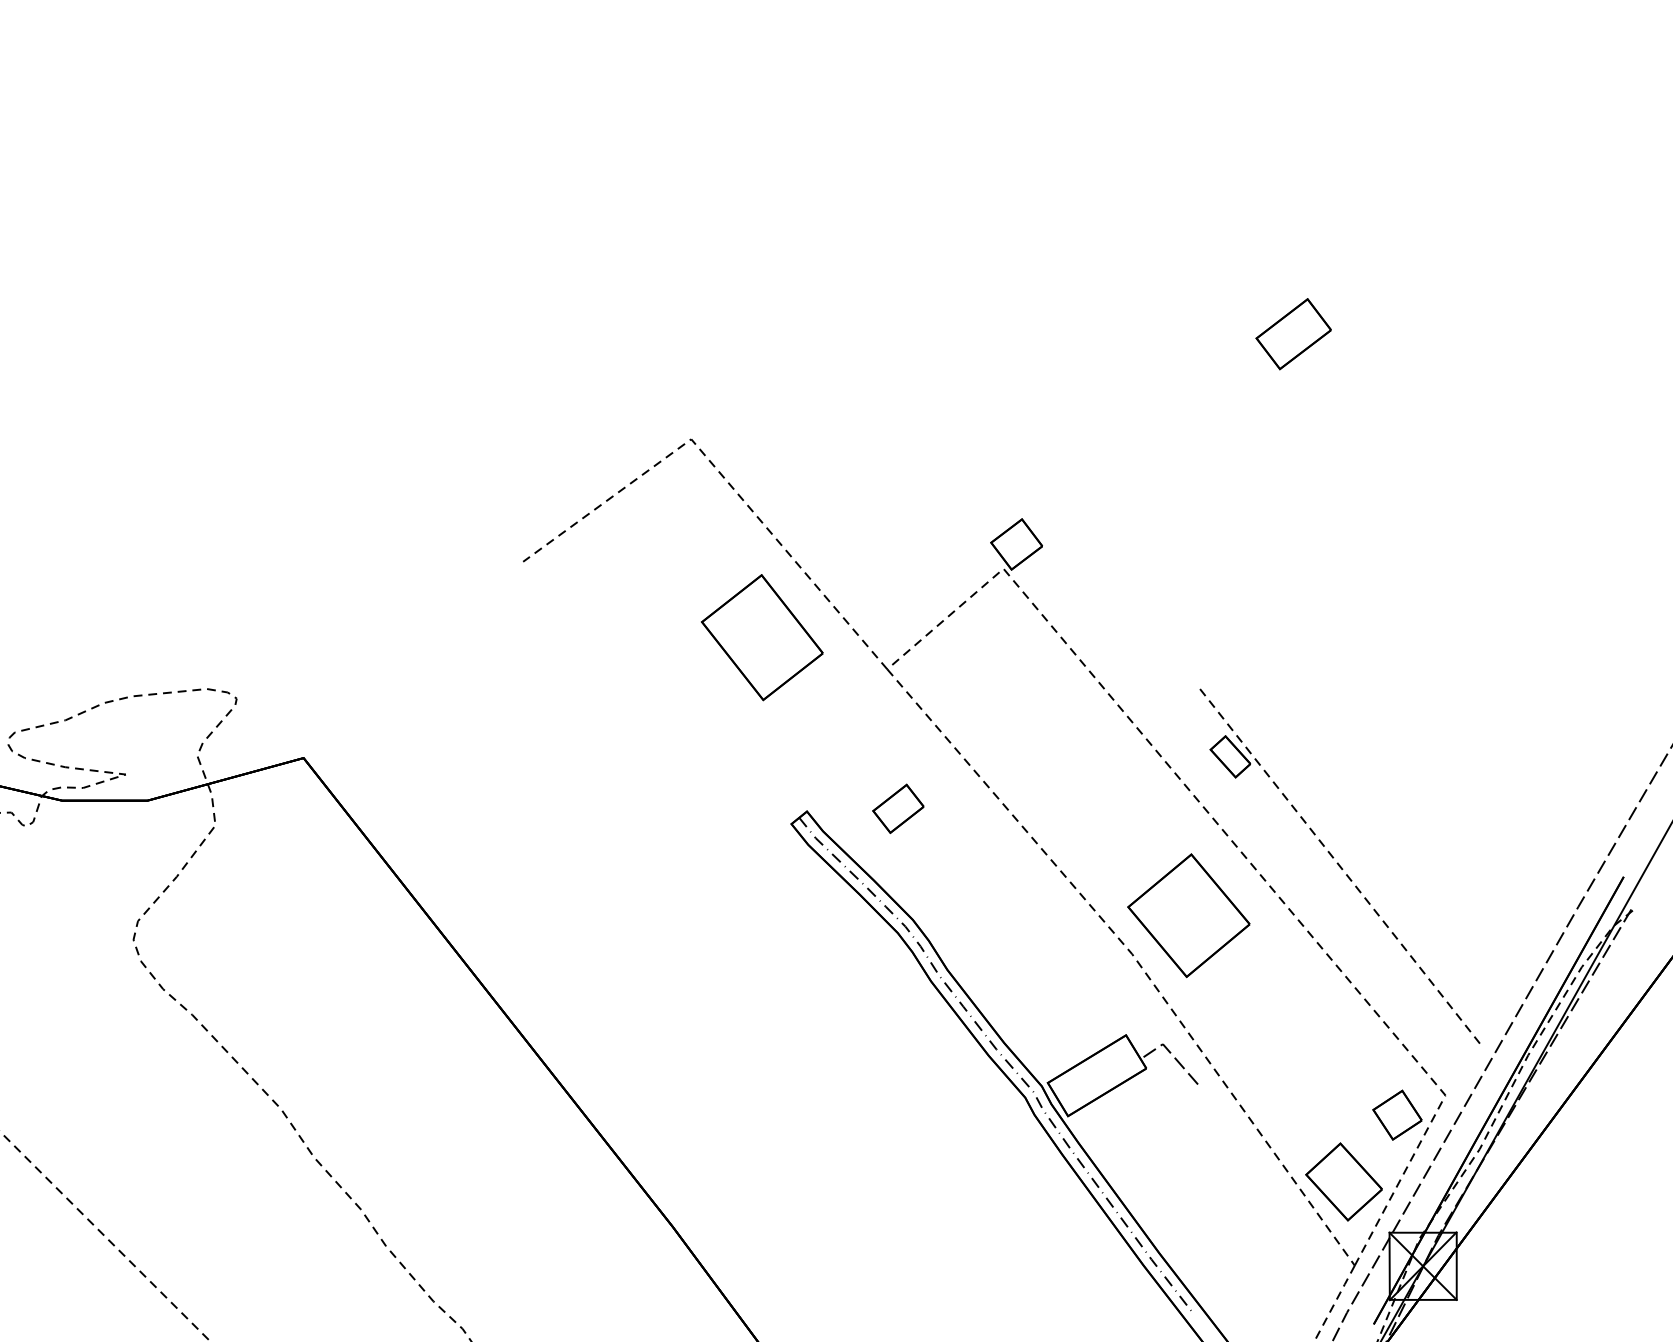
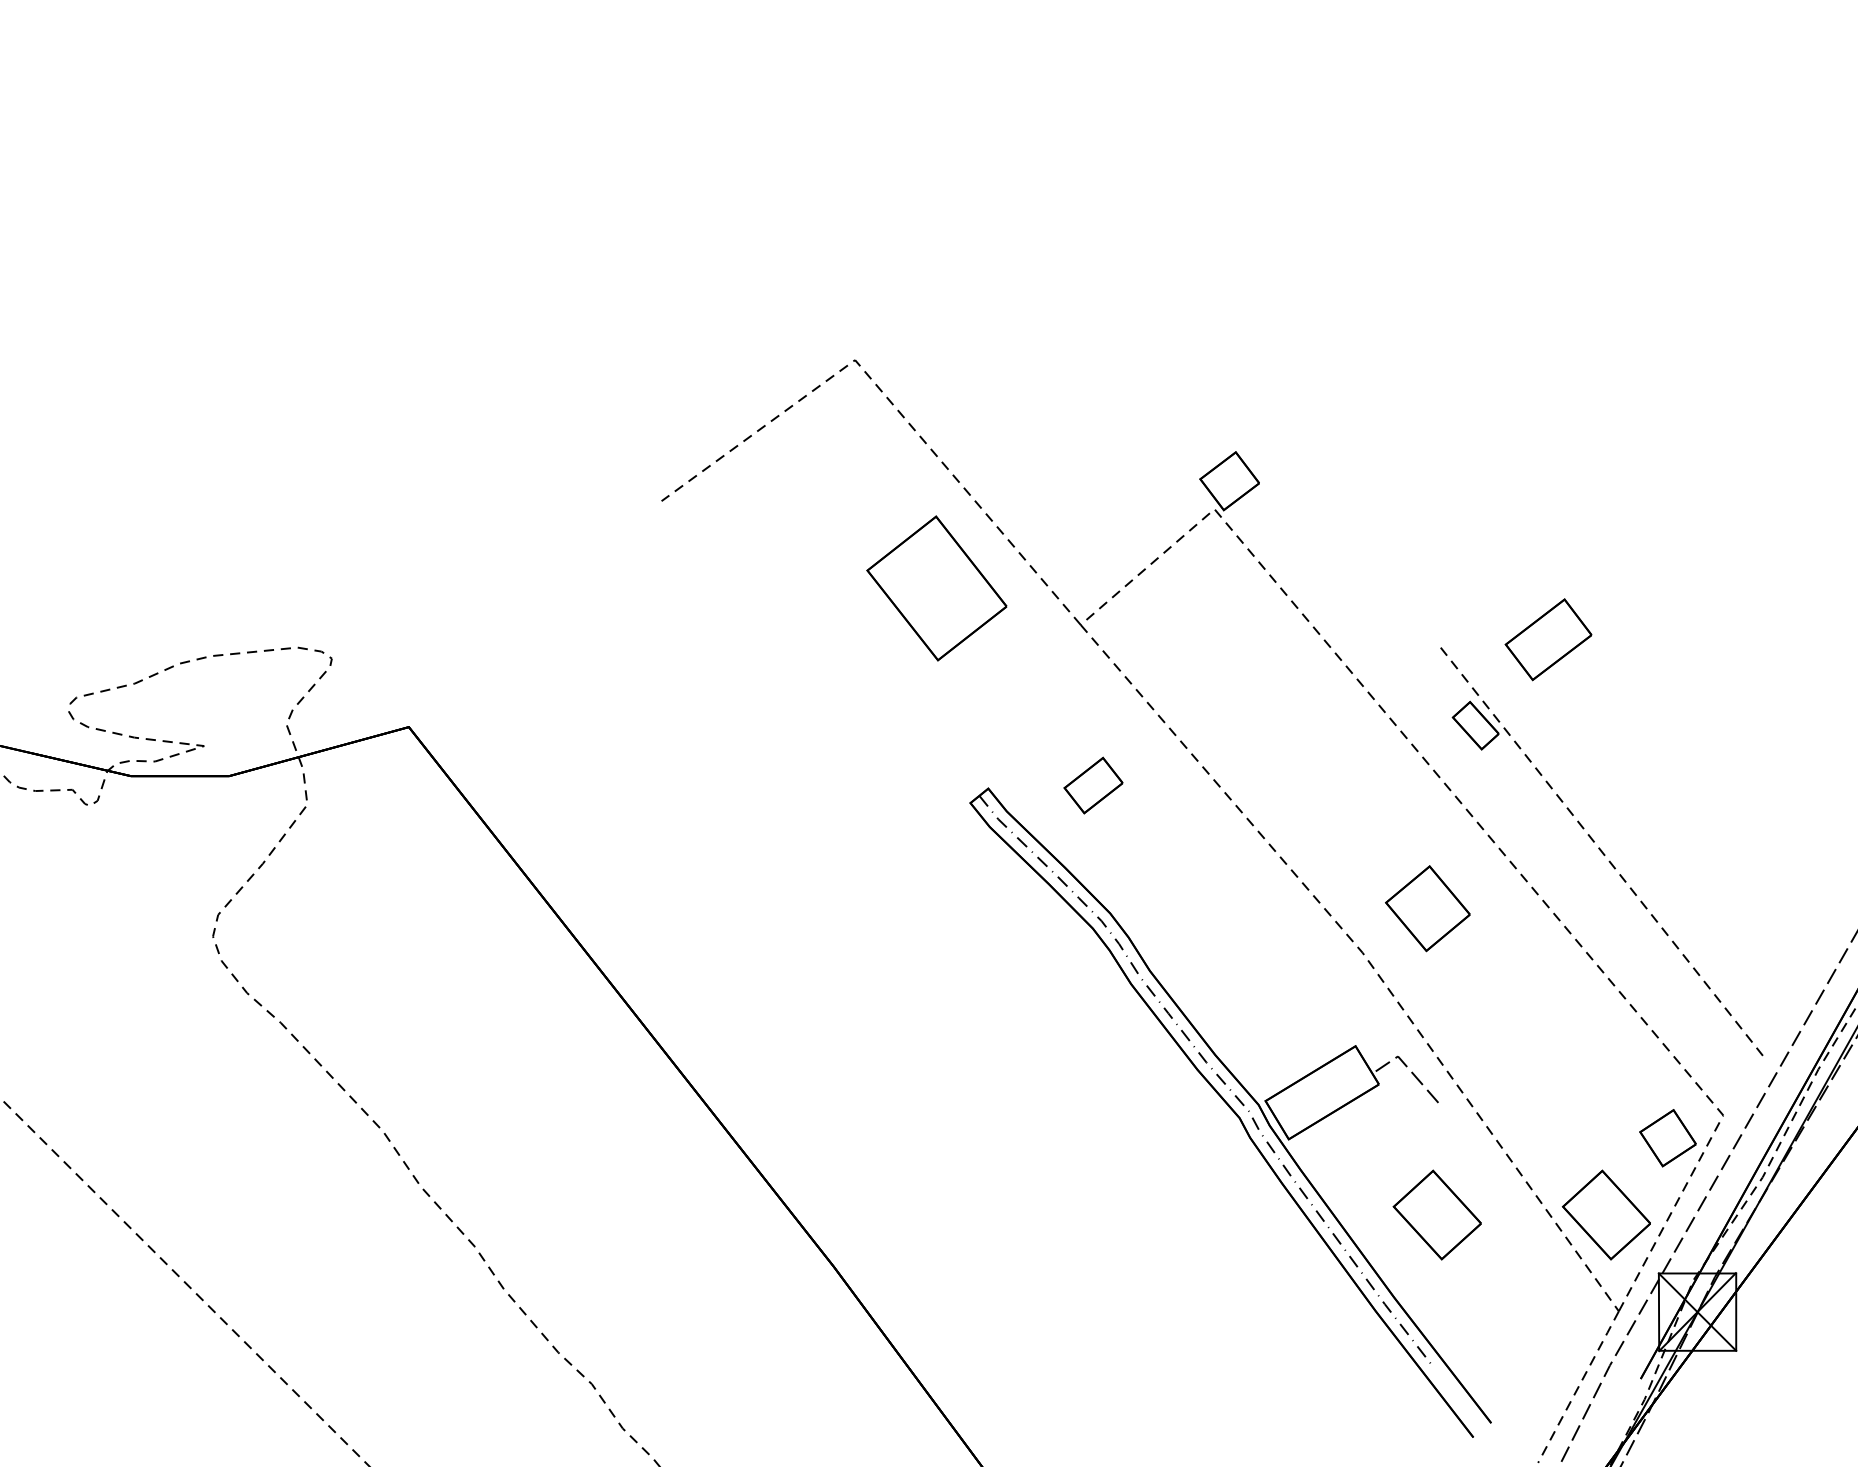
part: (1293, 334) -> (1548, 640), moved
part: (1188, 915) -> (1427, 908), size x0.6
part: (1196, 1181) -> (1436, 1214), added

